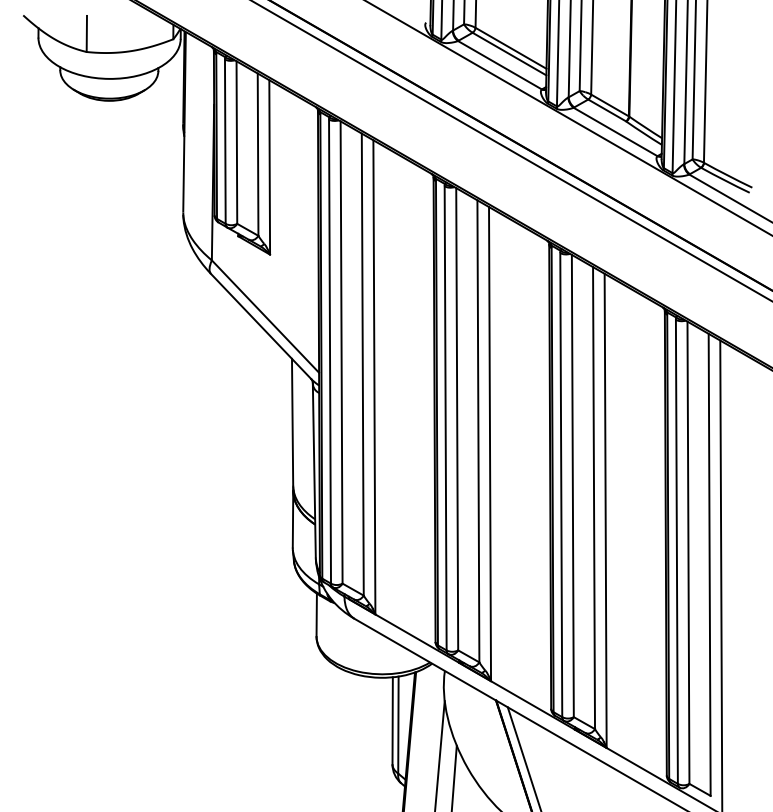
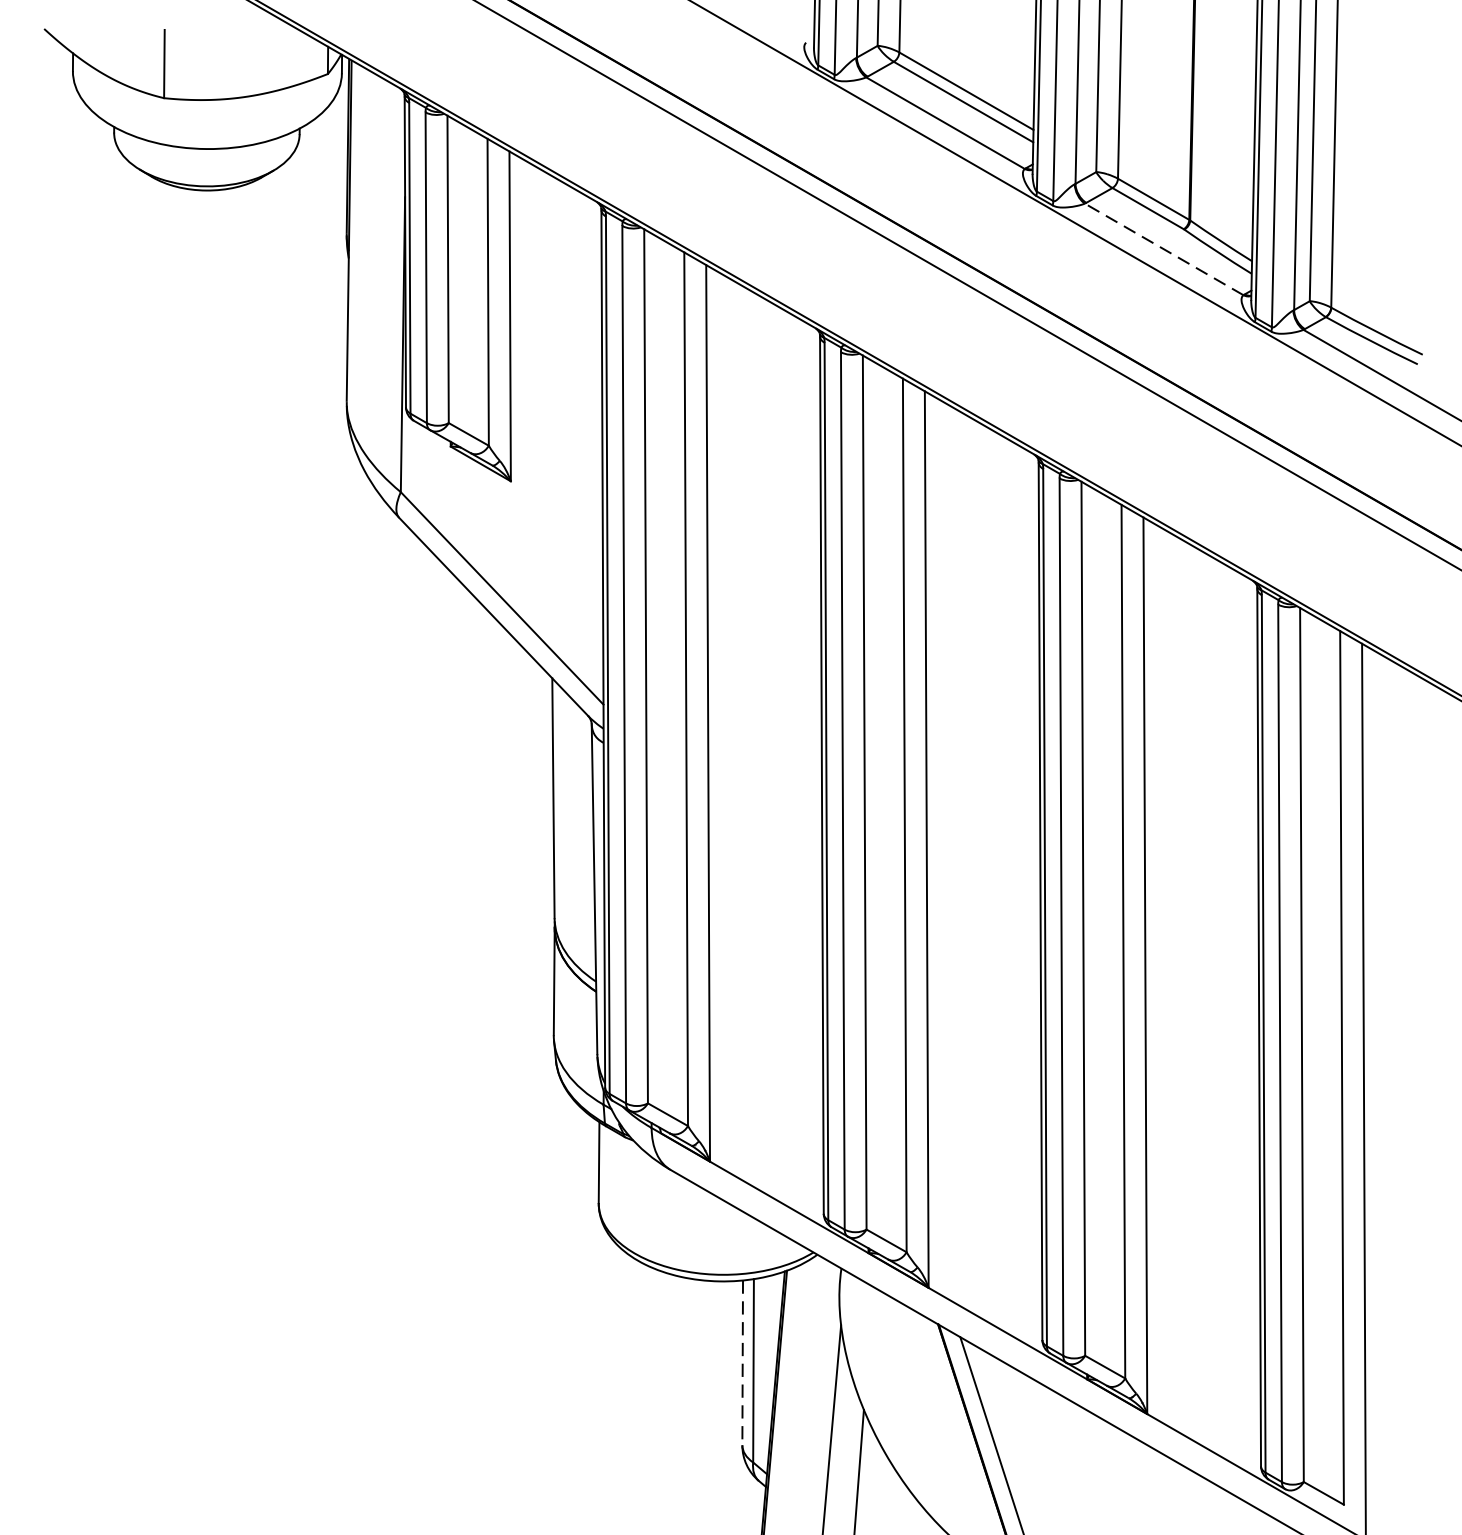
line: (615, 131) -> (1163, 248), solid -> dashed
line: (392, 720) -> (742, 1362), solid -> dashed

